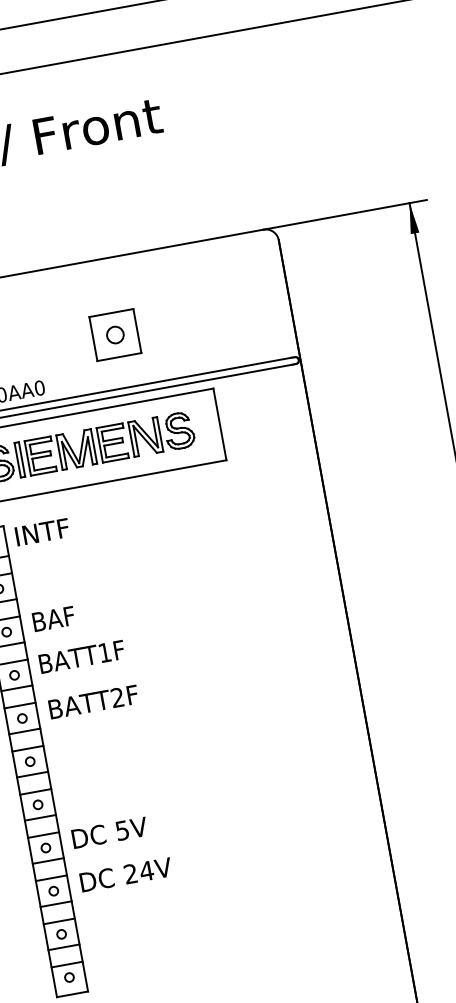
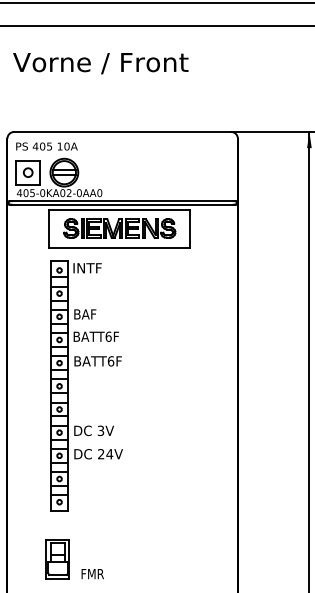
part: (114, 334) -> (143, 172), removed
text: (104, 652) -> (108, 336), BATT1F -> BATT6F
text: (116, 698) -> (110, 361), BATT2F -> BATT6F
text: (122, 827) -> (101, 429), 5V -> 3V

